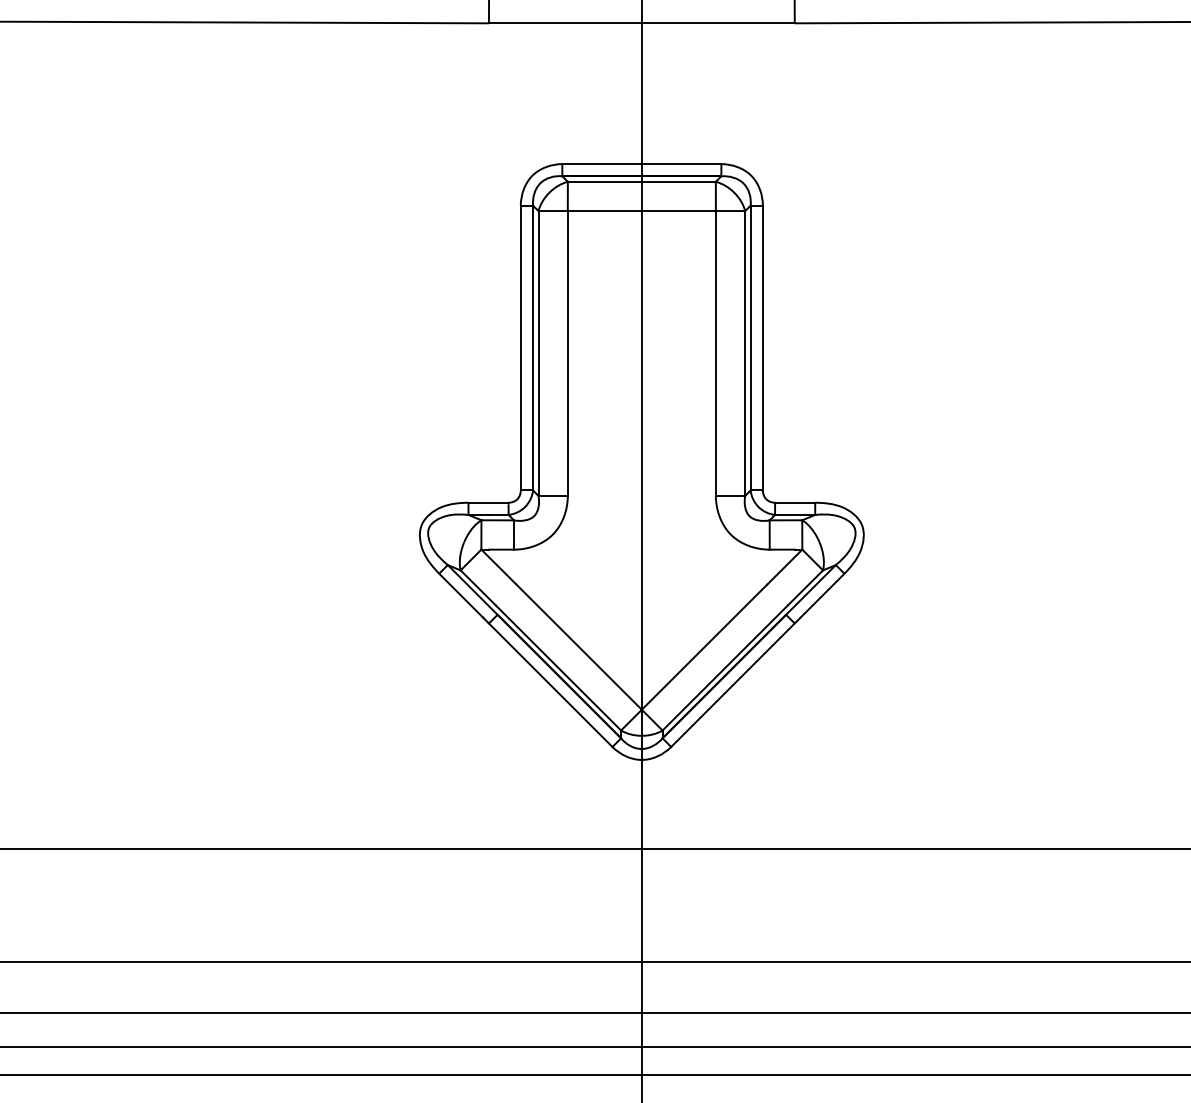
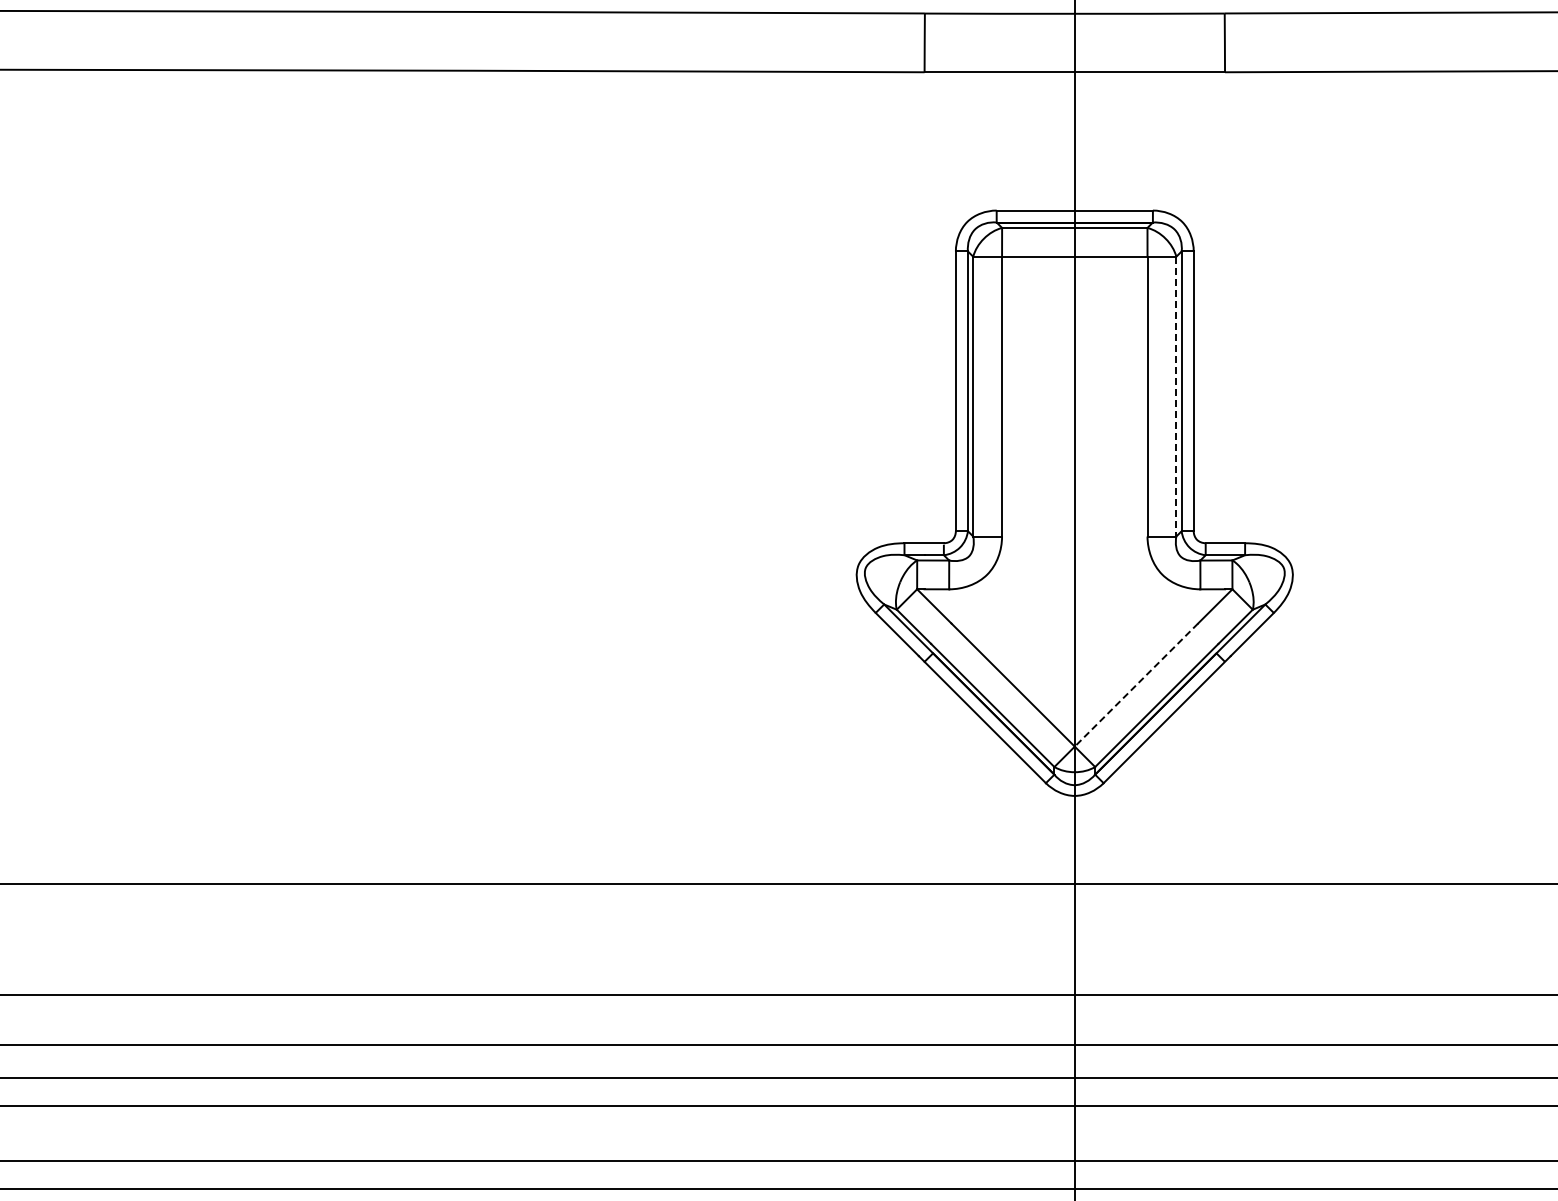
line: (745, 353) -> (1176, 396), solid -> dashed
line: (704, 647) -> (1136, 685), solid -> dashed

